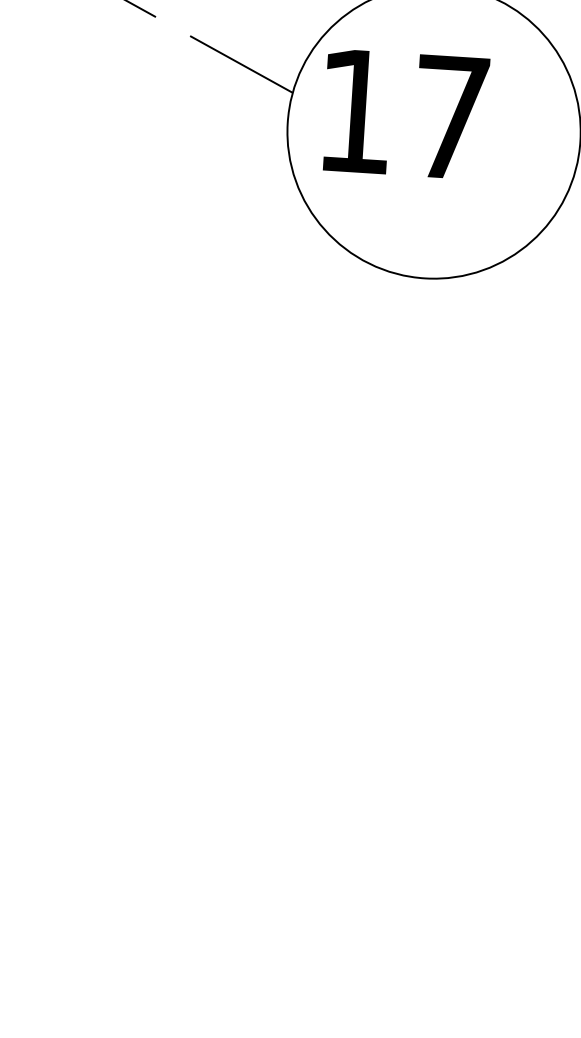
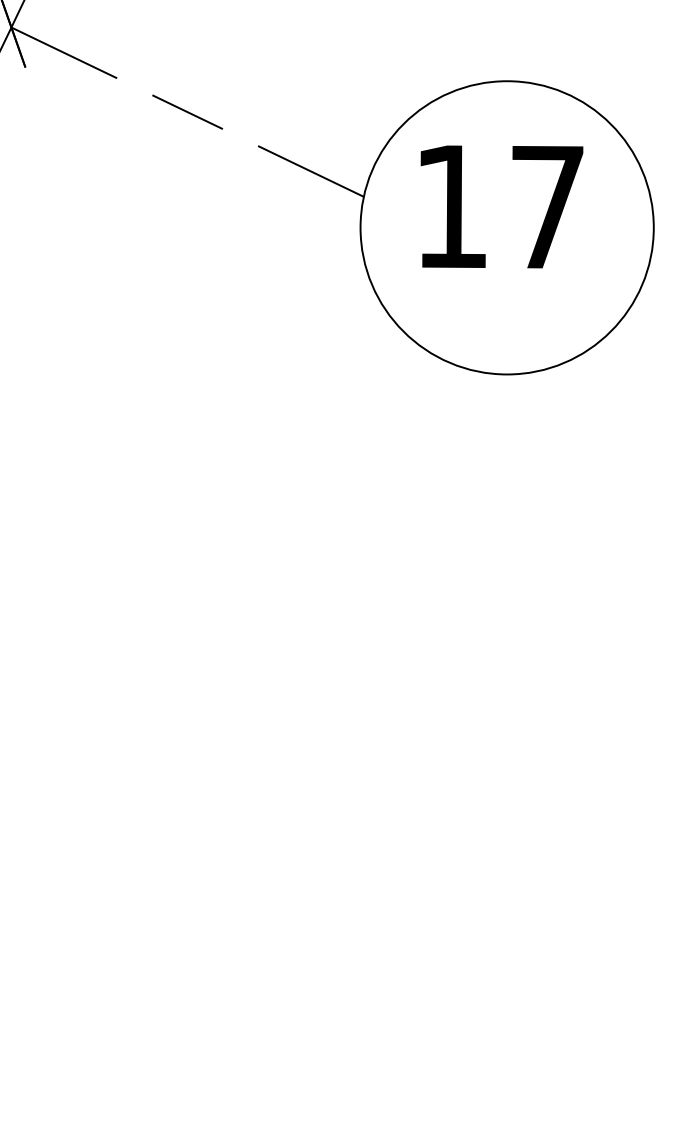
text: (405, 114) -> (501, 206), moved

